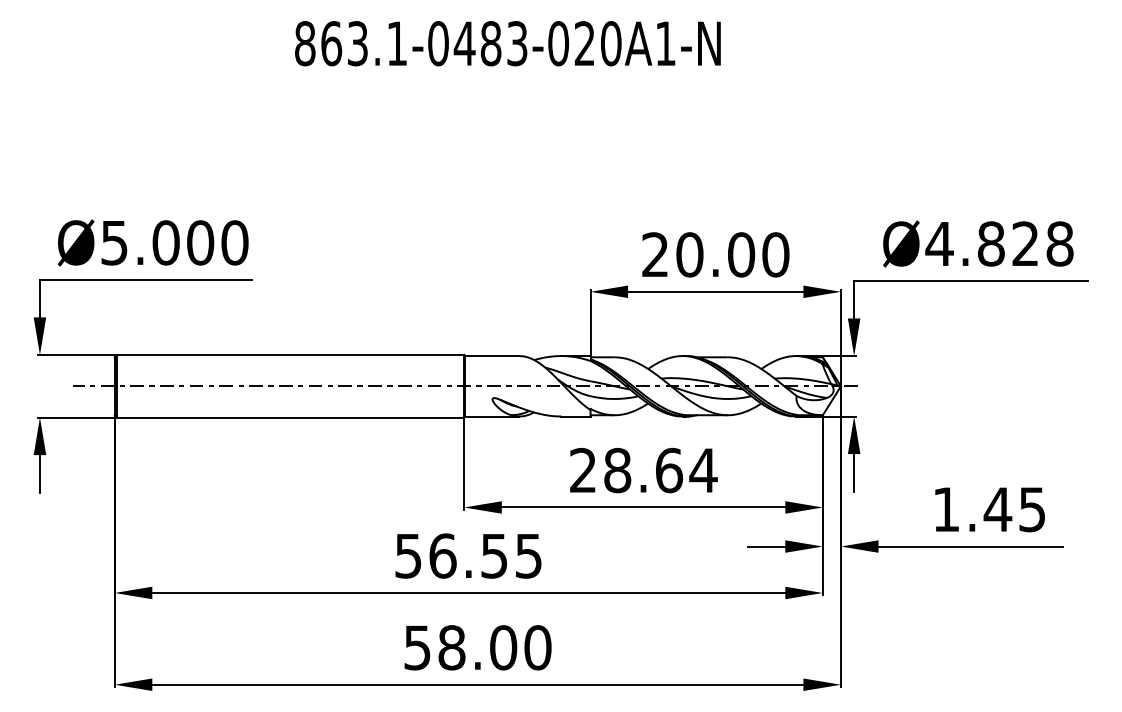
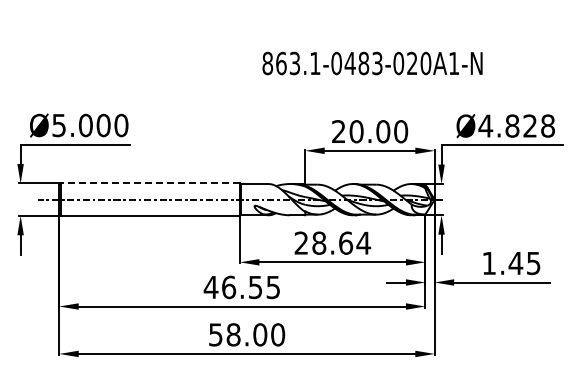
text: (507, 43) -> (372, 63), moved
line: (291, 355) -> (150, 183), solid -> dashed
text: (407, 556) -> (210, 287), 56.55 -> 46.55

